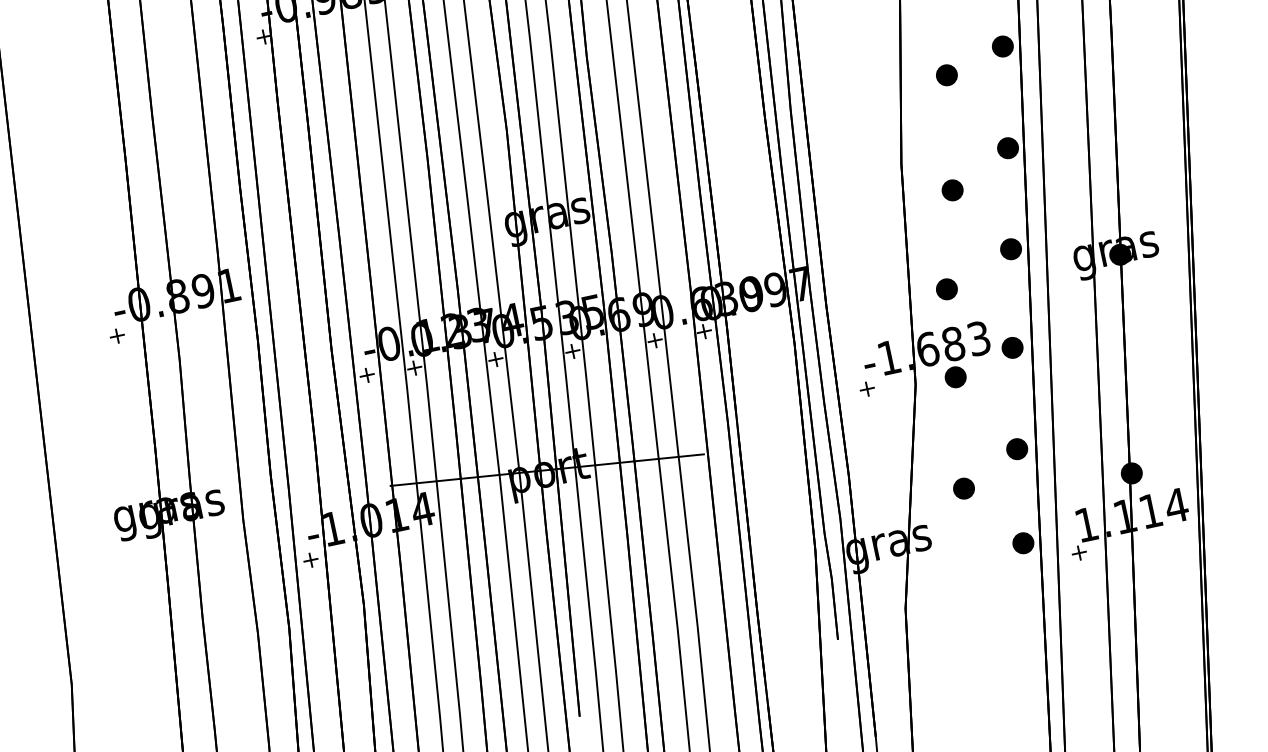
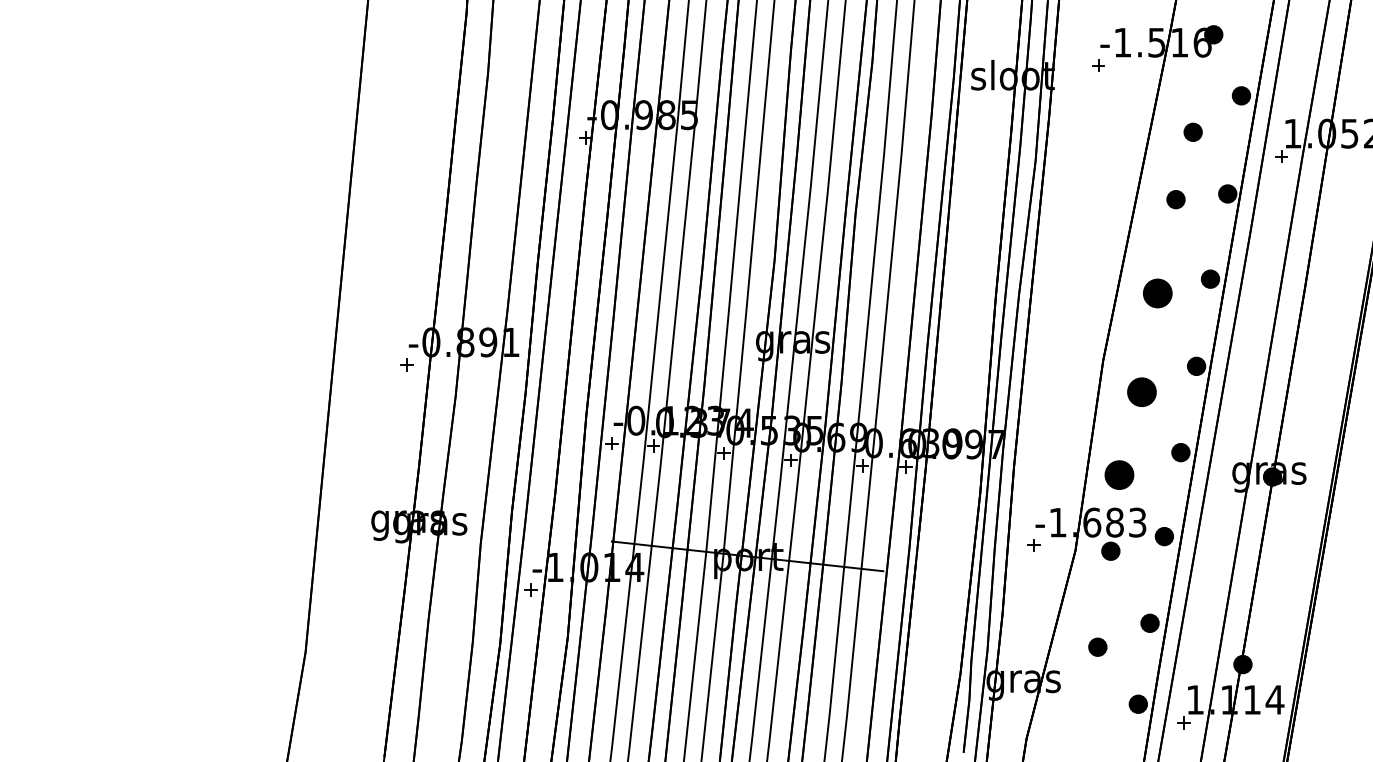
part: (946, 75) -> (1157, 293), size x1.6
part: (951, 189) -> (1141, 391), size x1.6
part: (945, 288) -> (1118, 474), size x1.6

